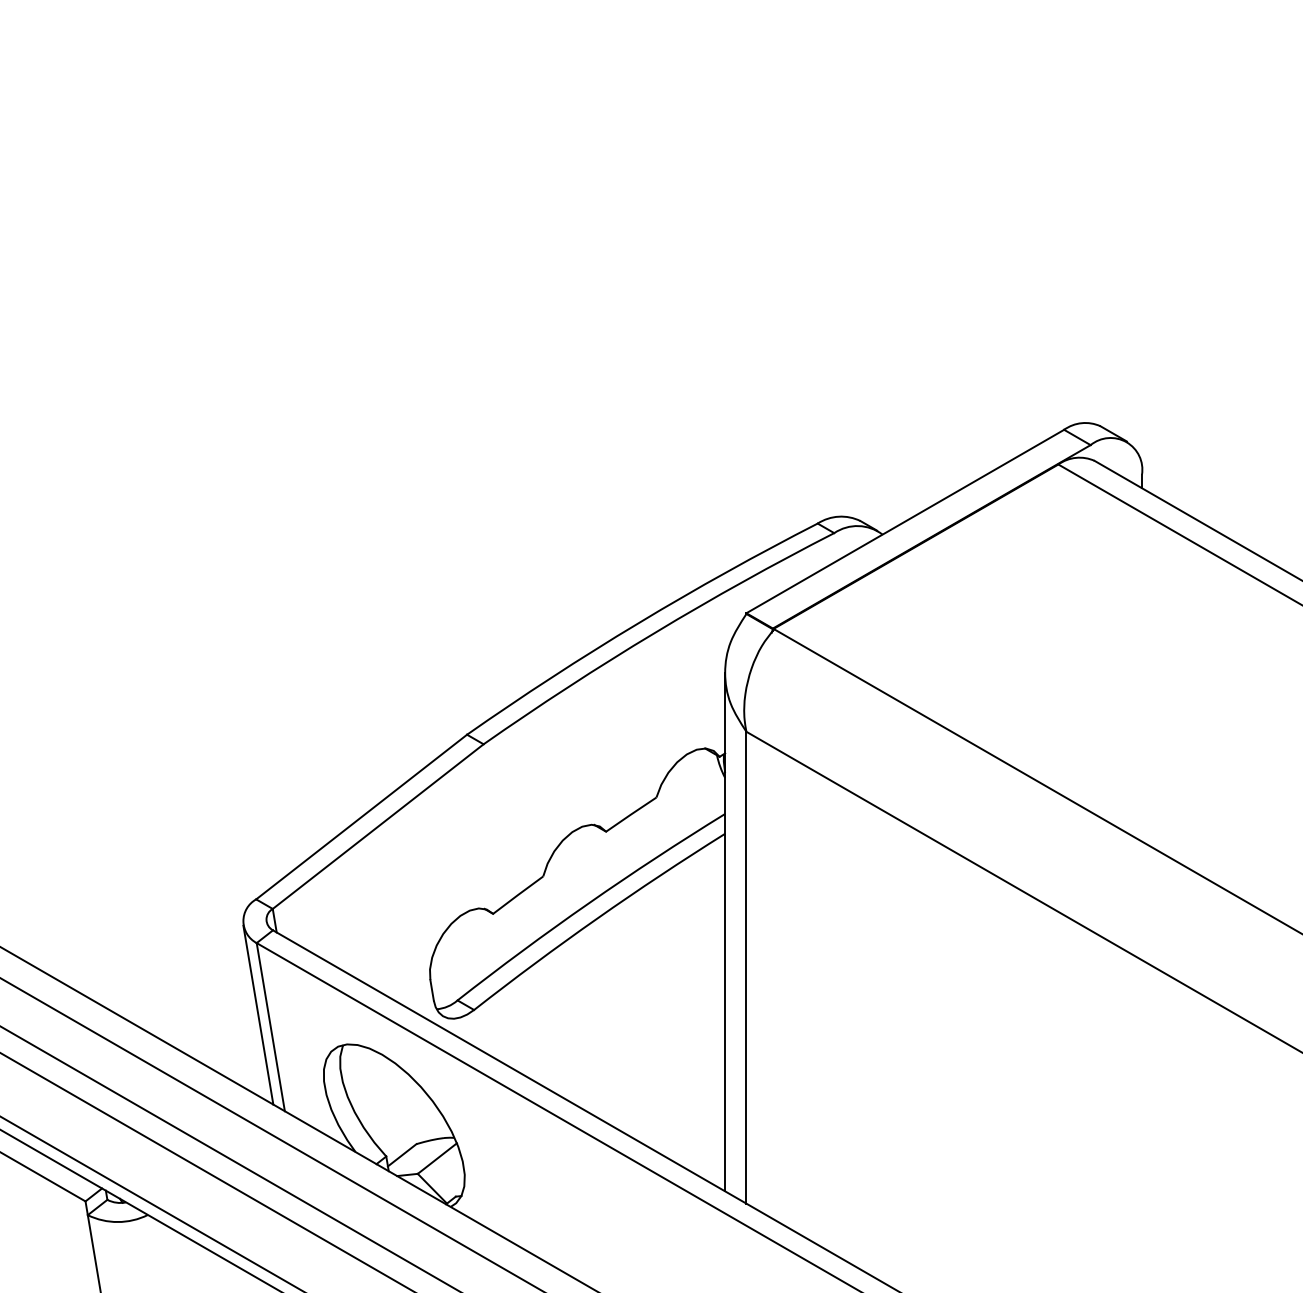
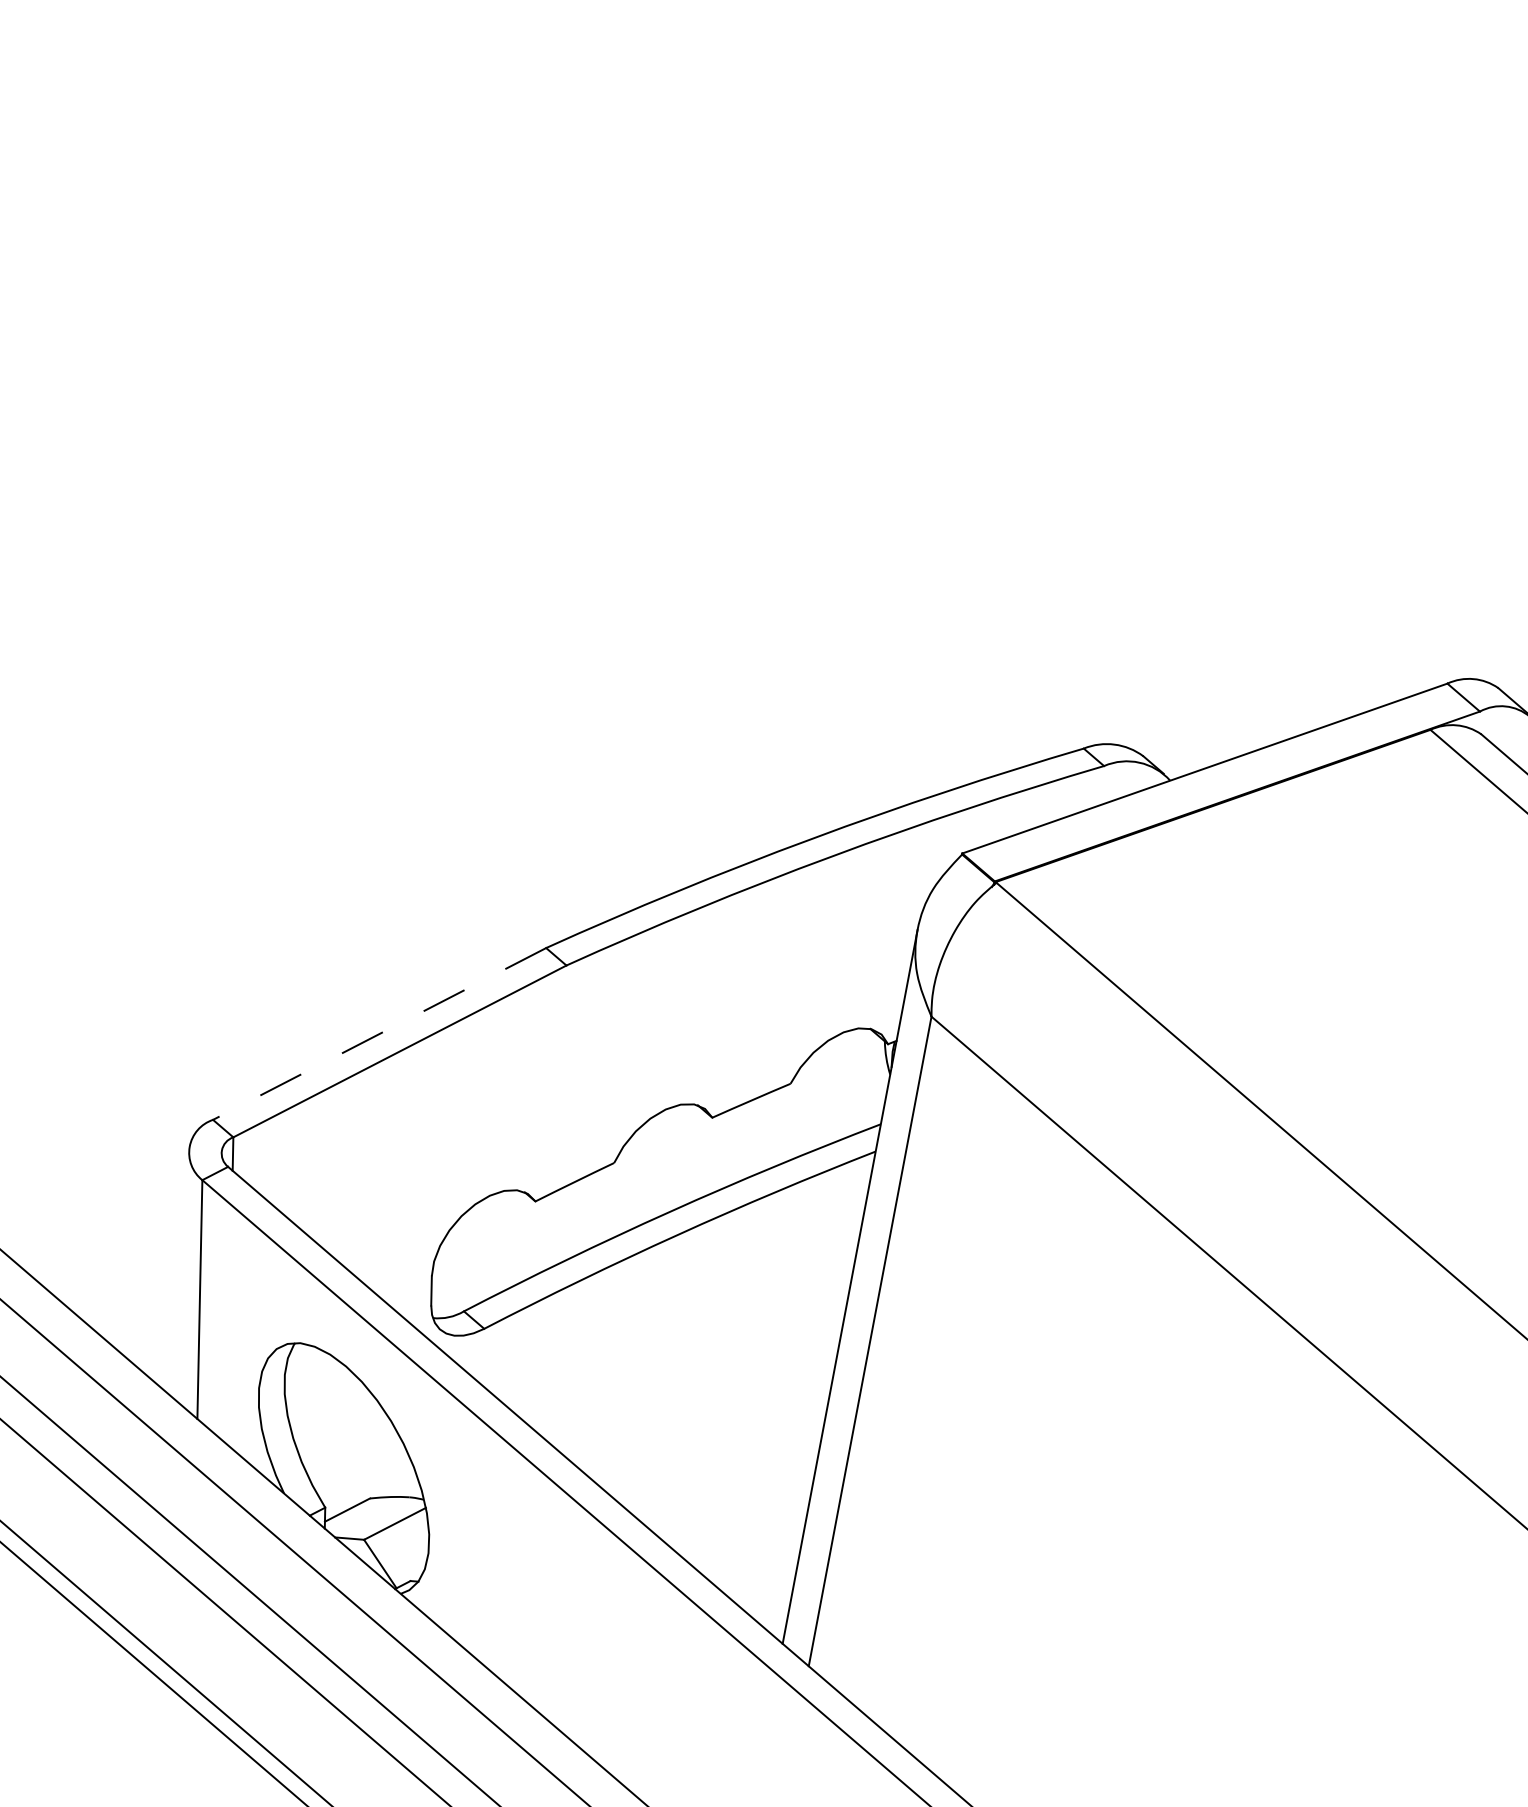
line: (361, 817) -> (379, 1034), solid -> dashed
line: (258, 1014) -> (186, 1278), removed

